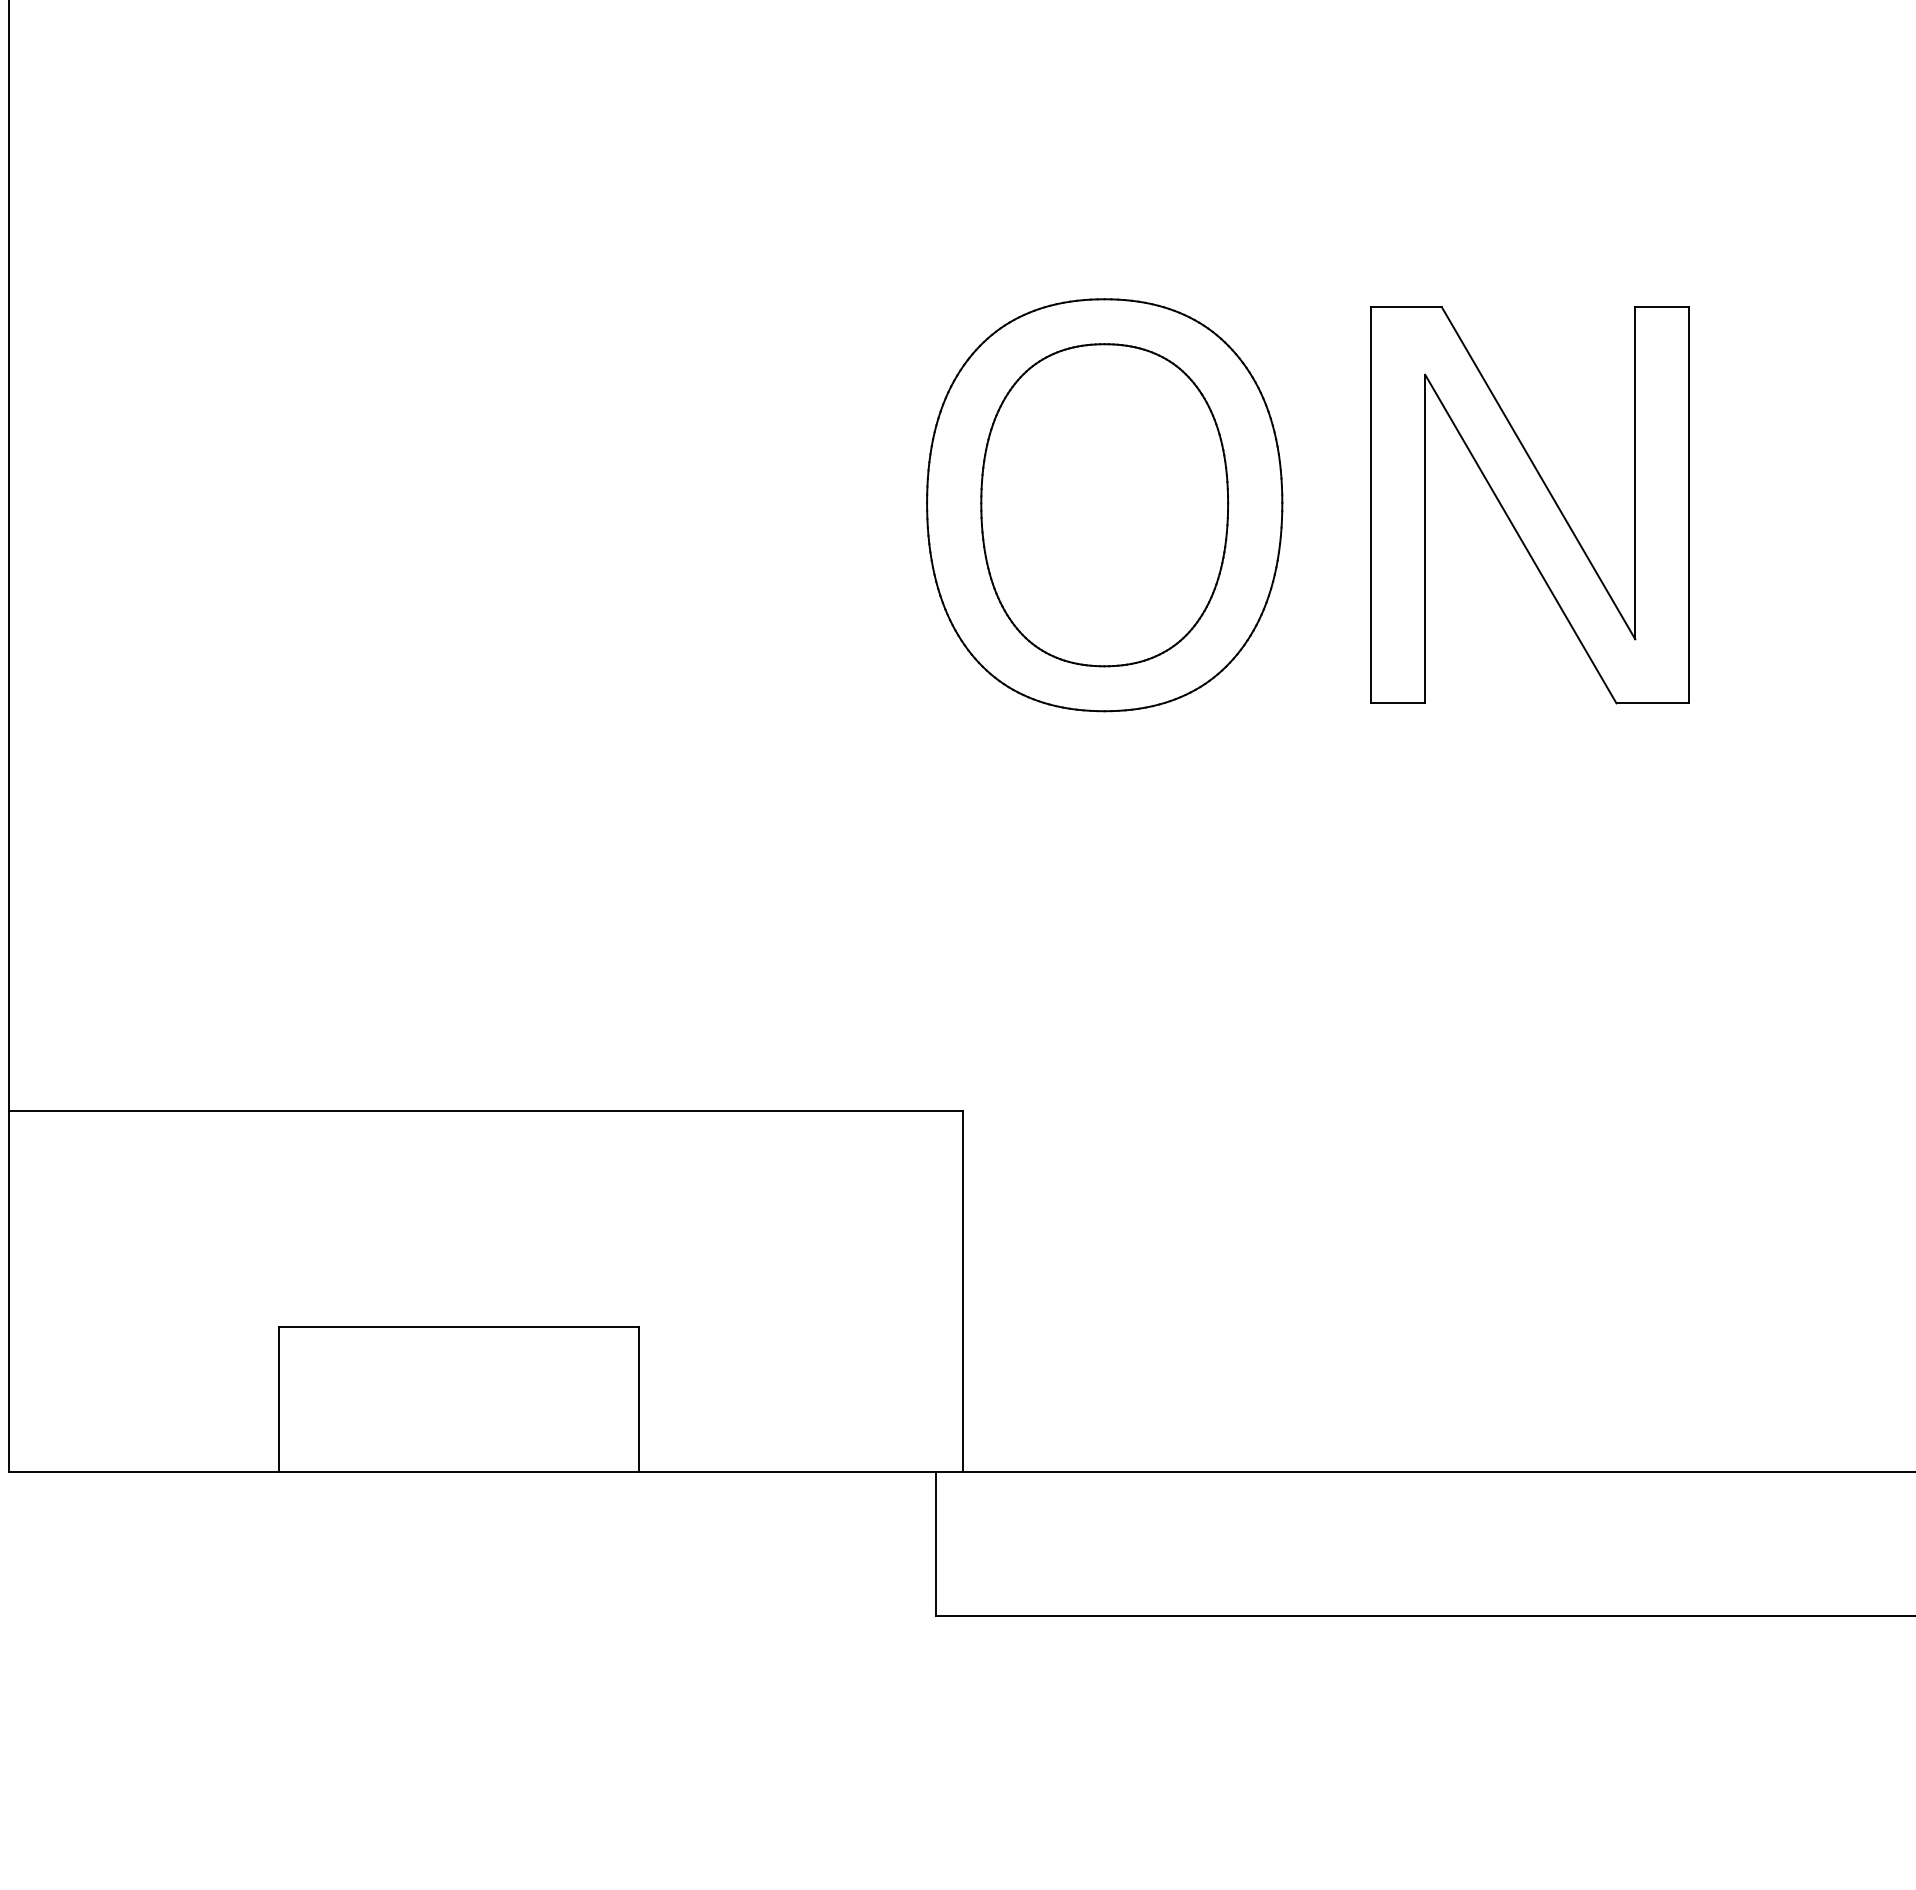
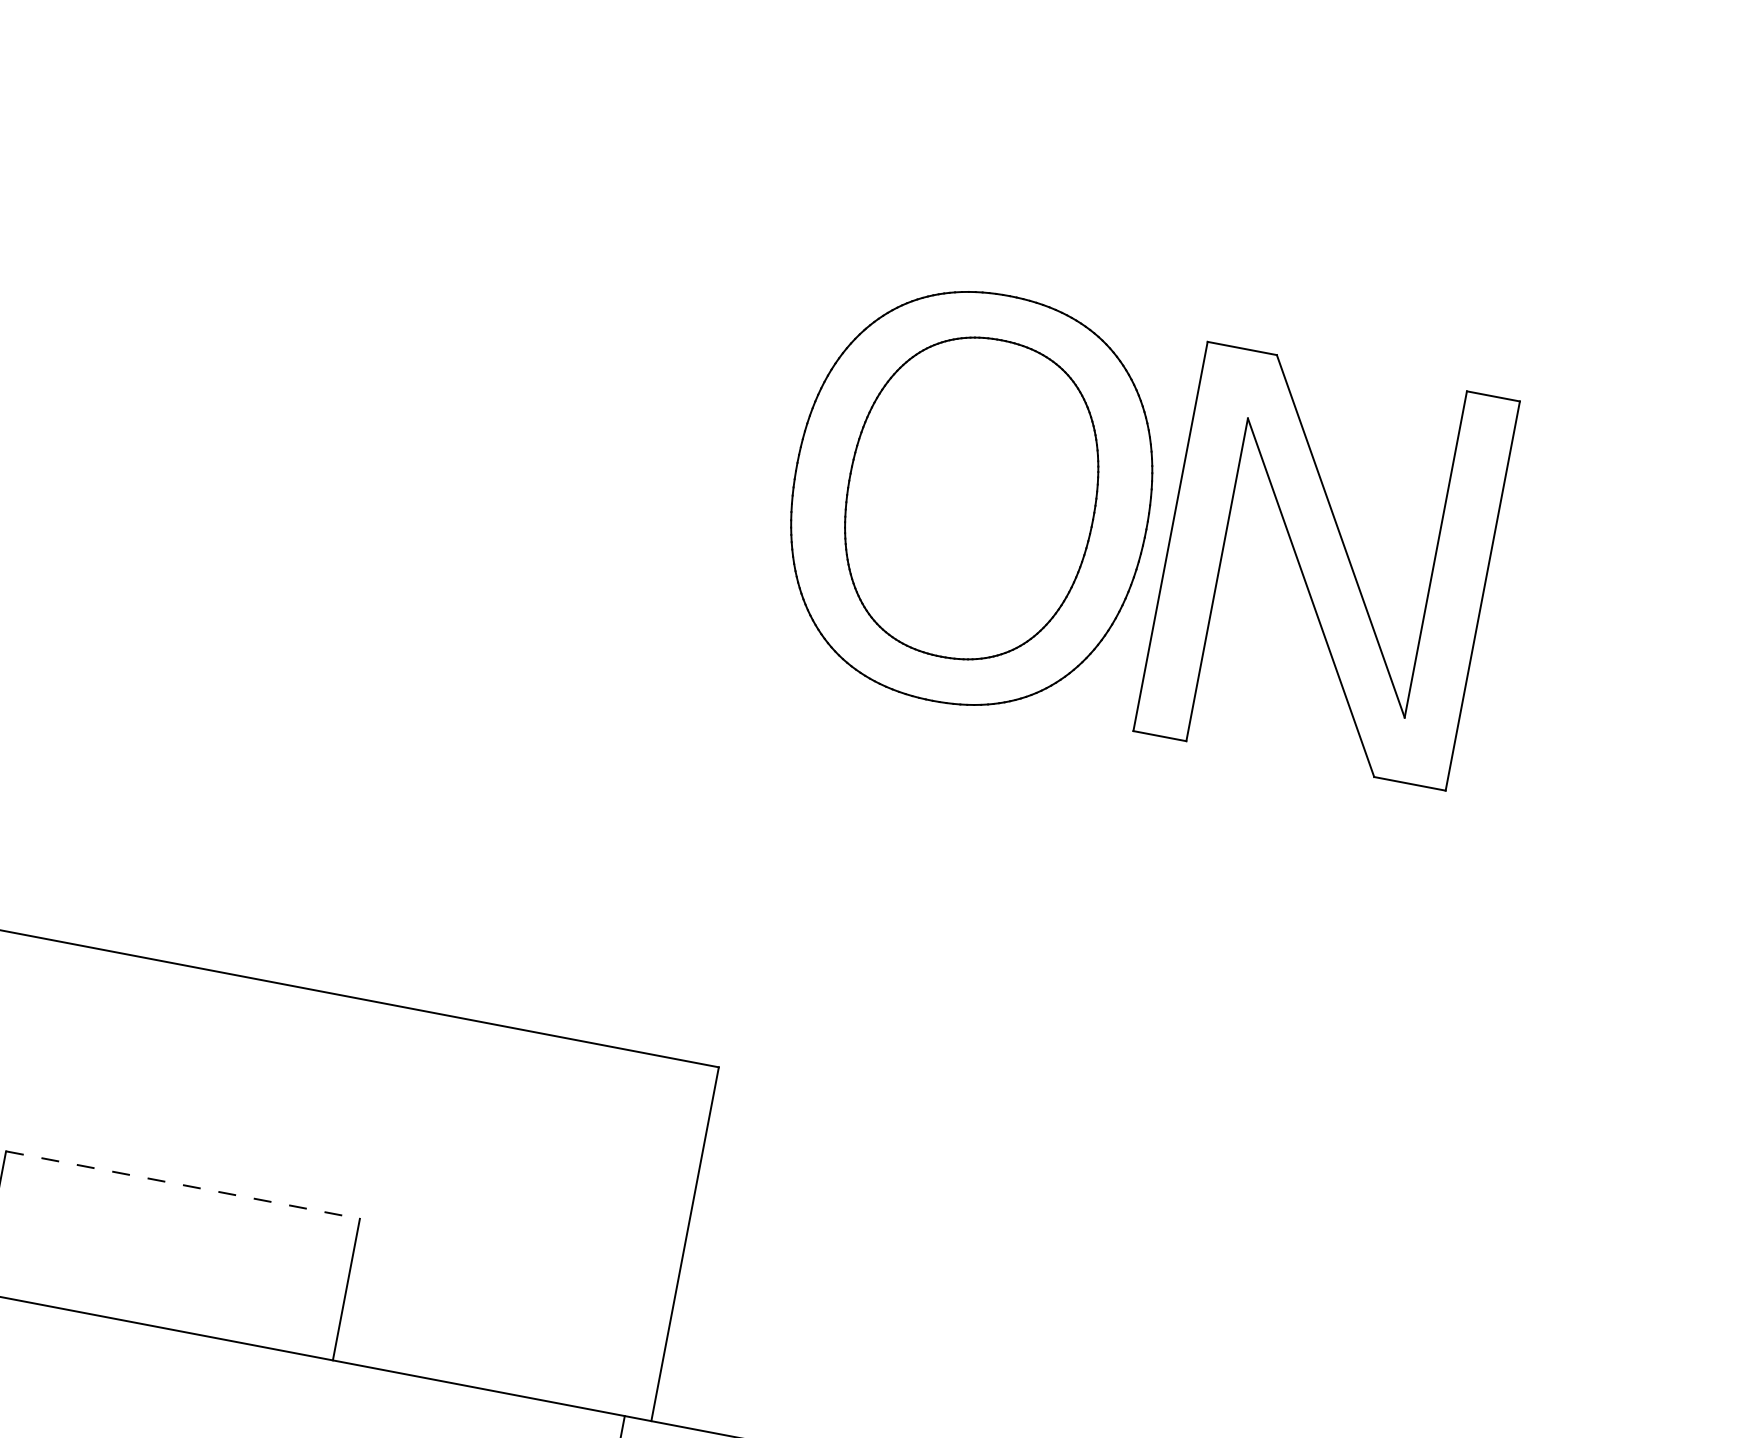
part: (1529, 505) -> (1325, 566), moved
line: (459, 1327) -> (183, 1185), solid -> dashed

